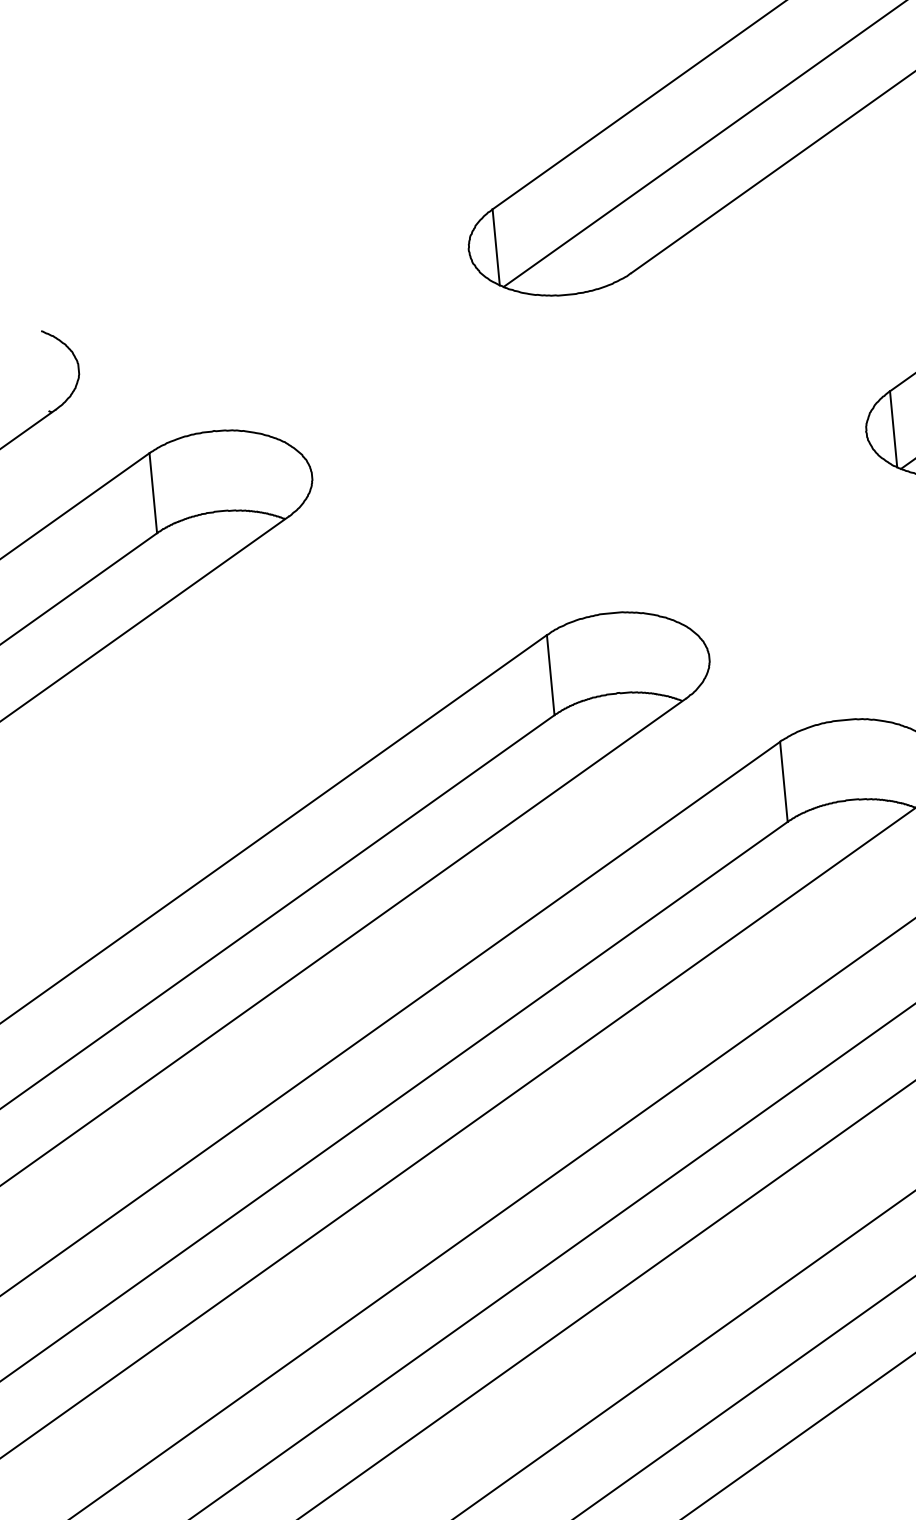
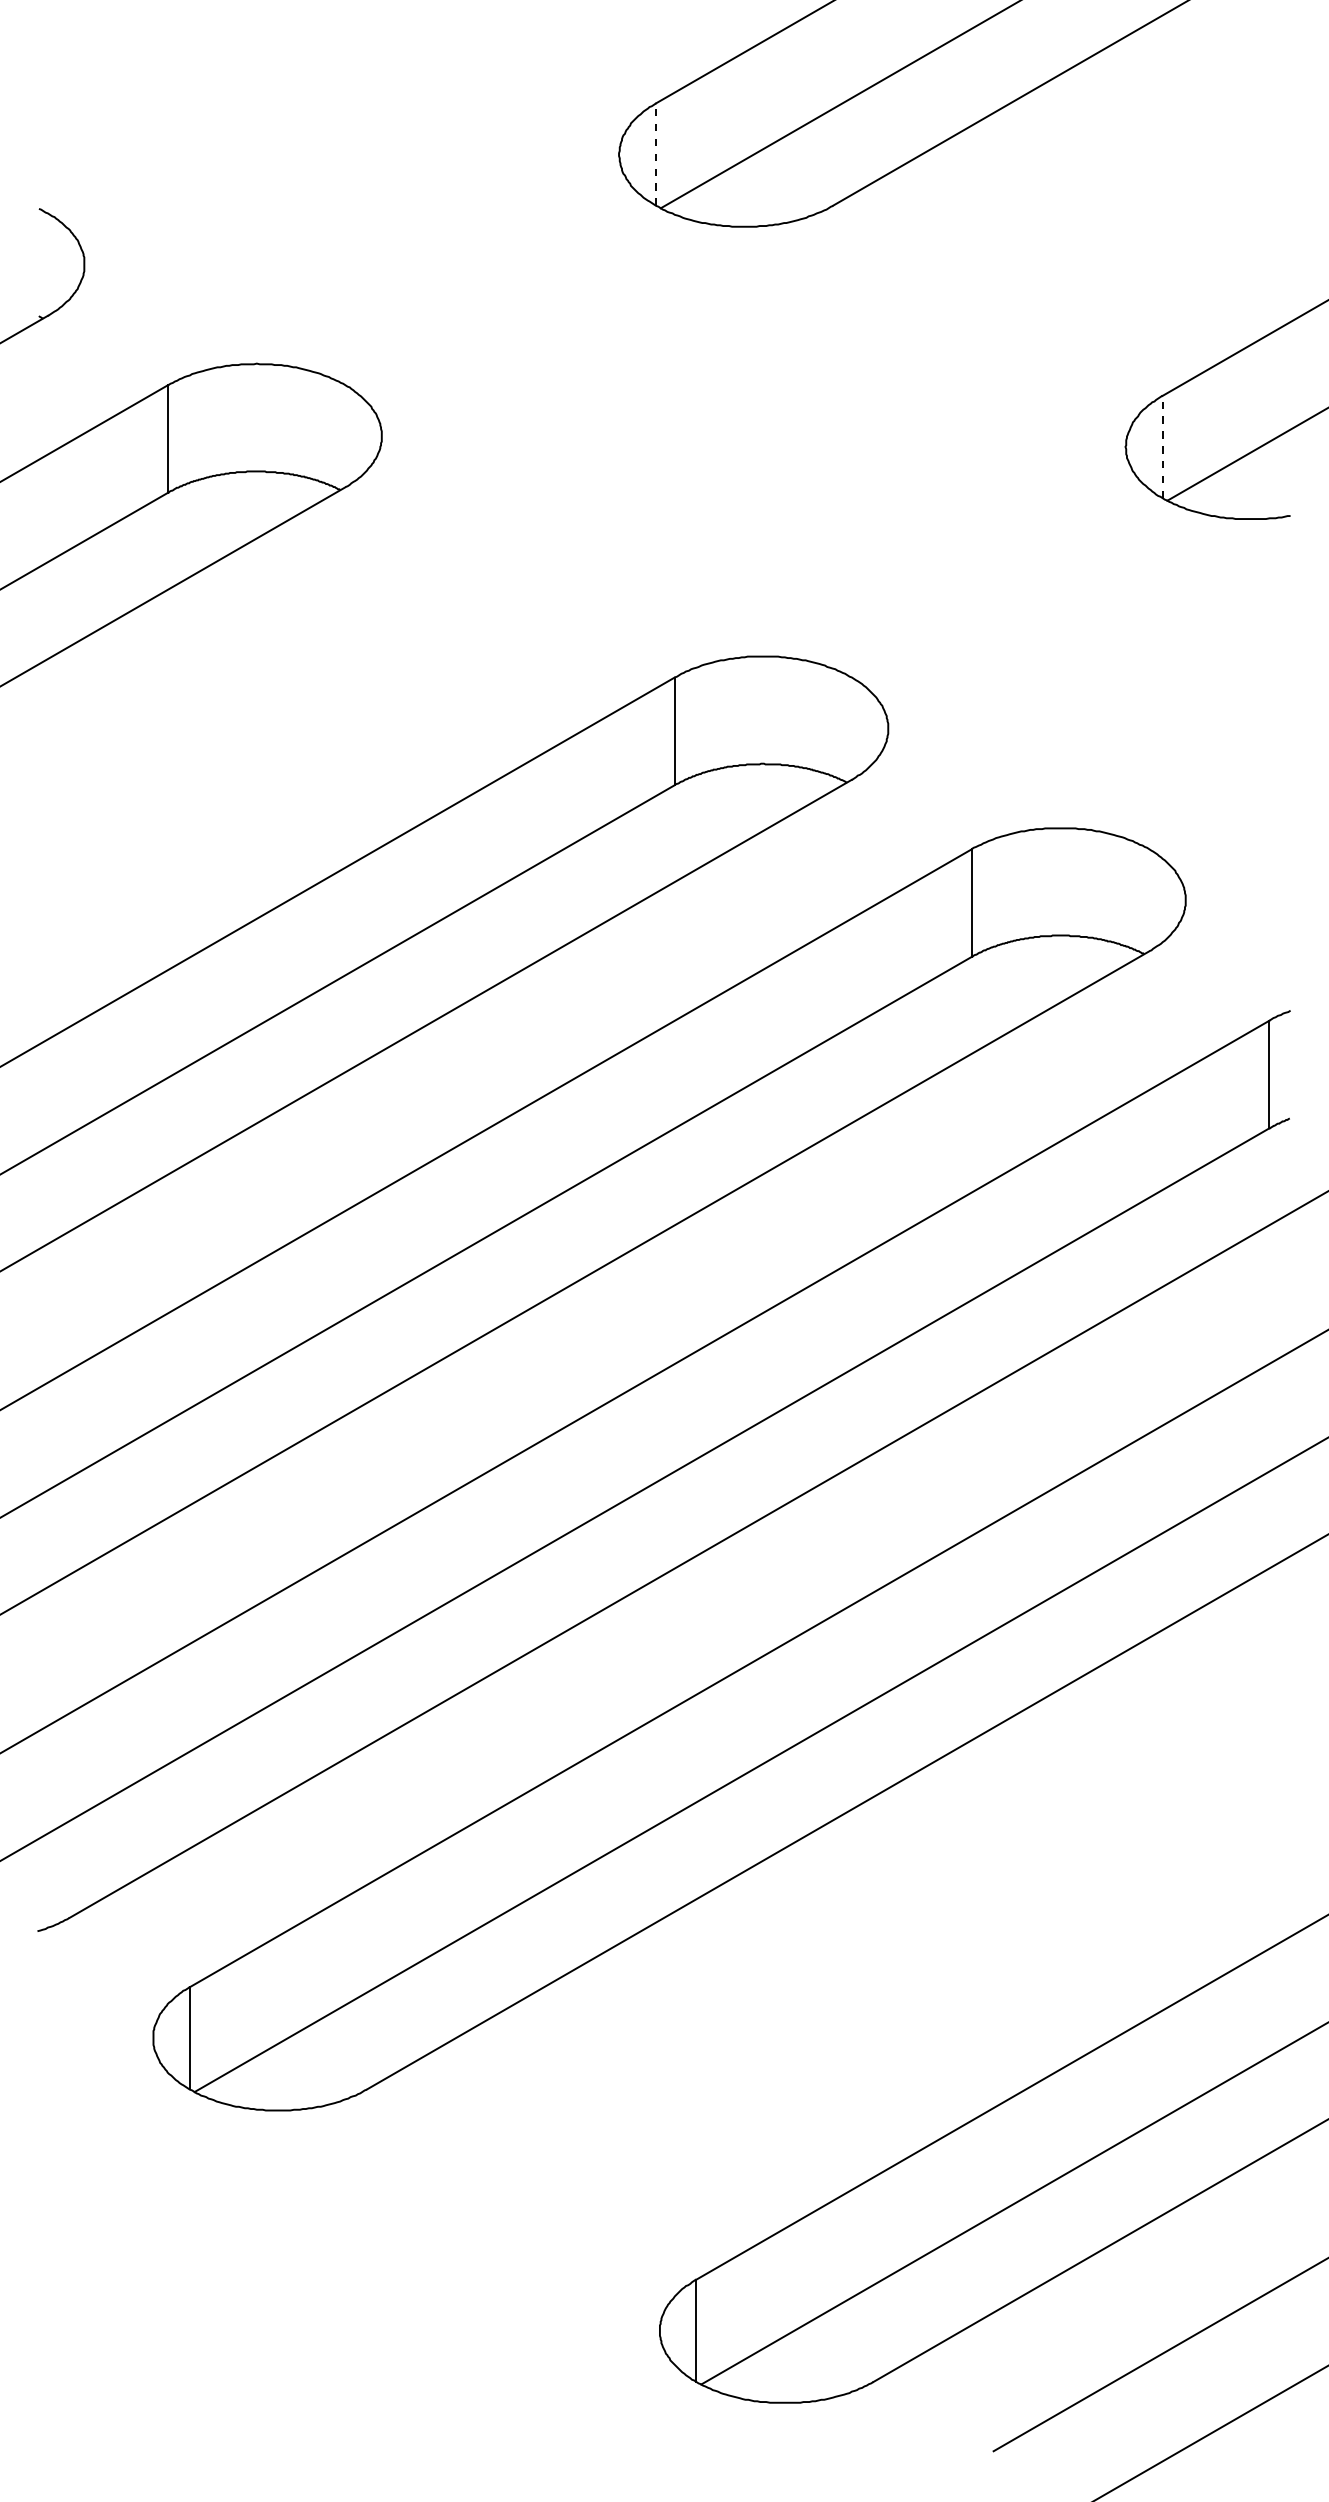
line: (495, 247) -> (655, 154), solid -> dashed
line: (893, 428) -> (1162, 446), solid -> dashed

